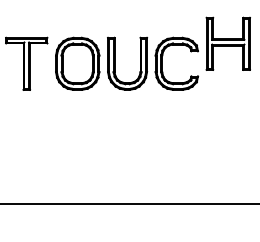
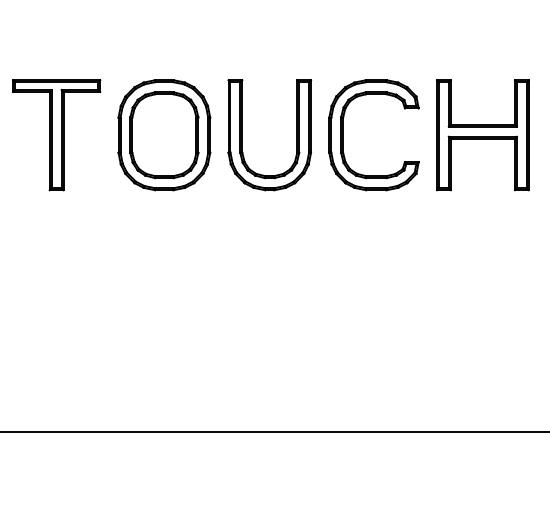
part: (227, 43) -> (481, 134), moved

